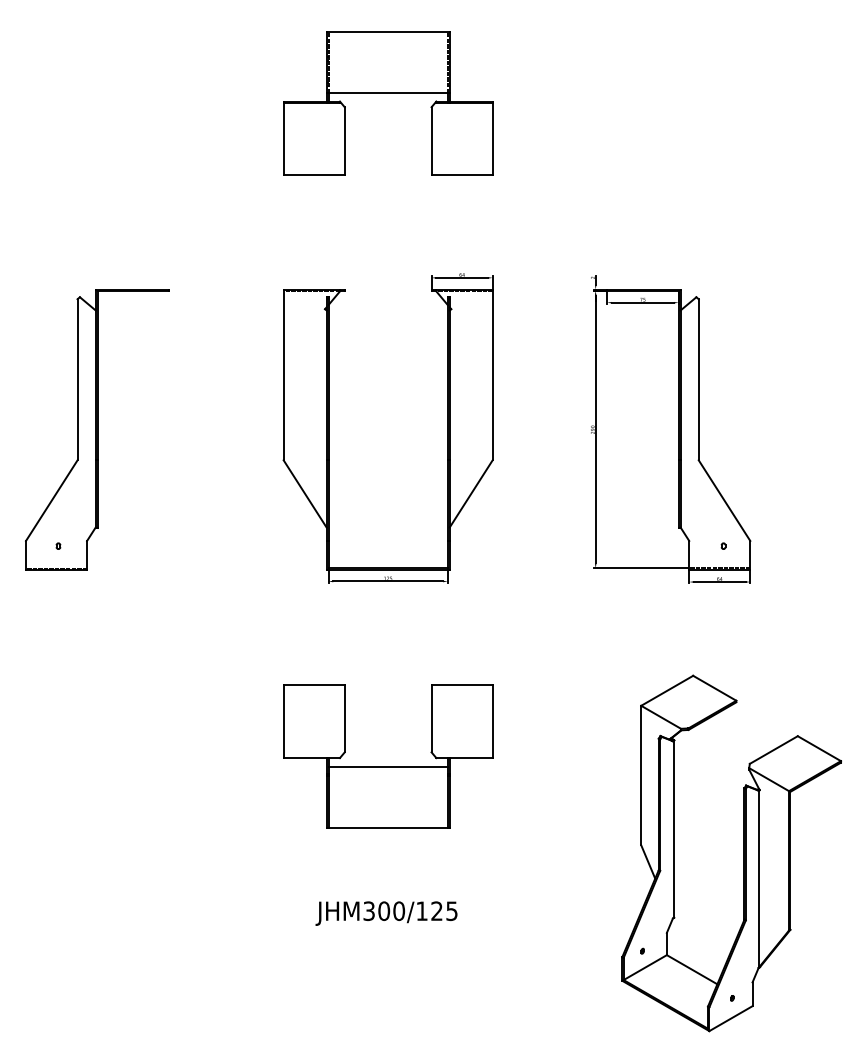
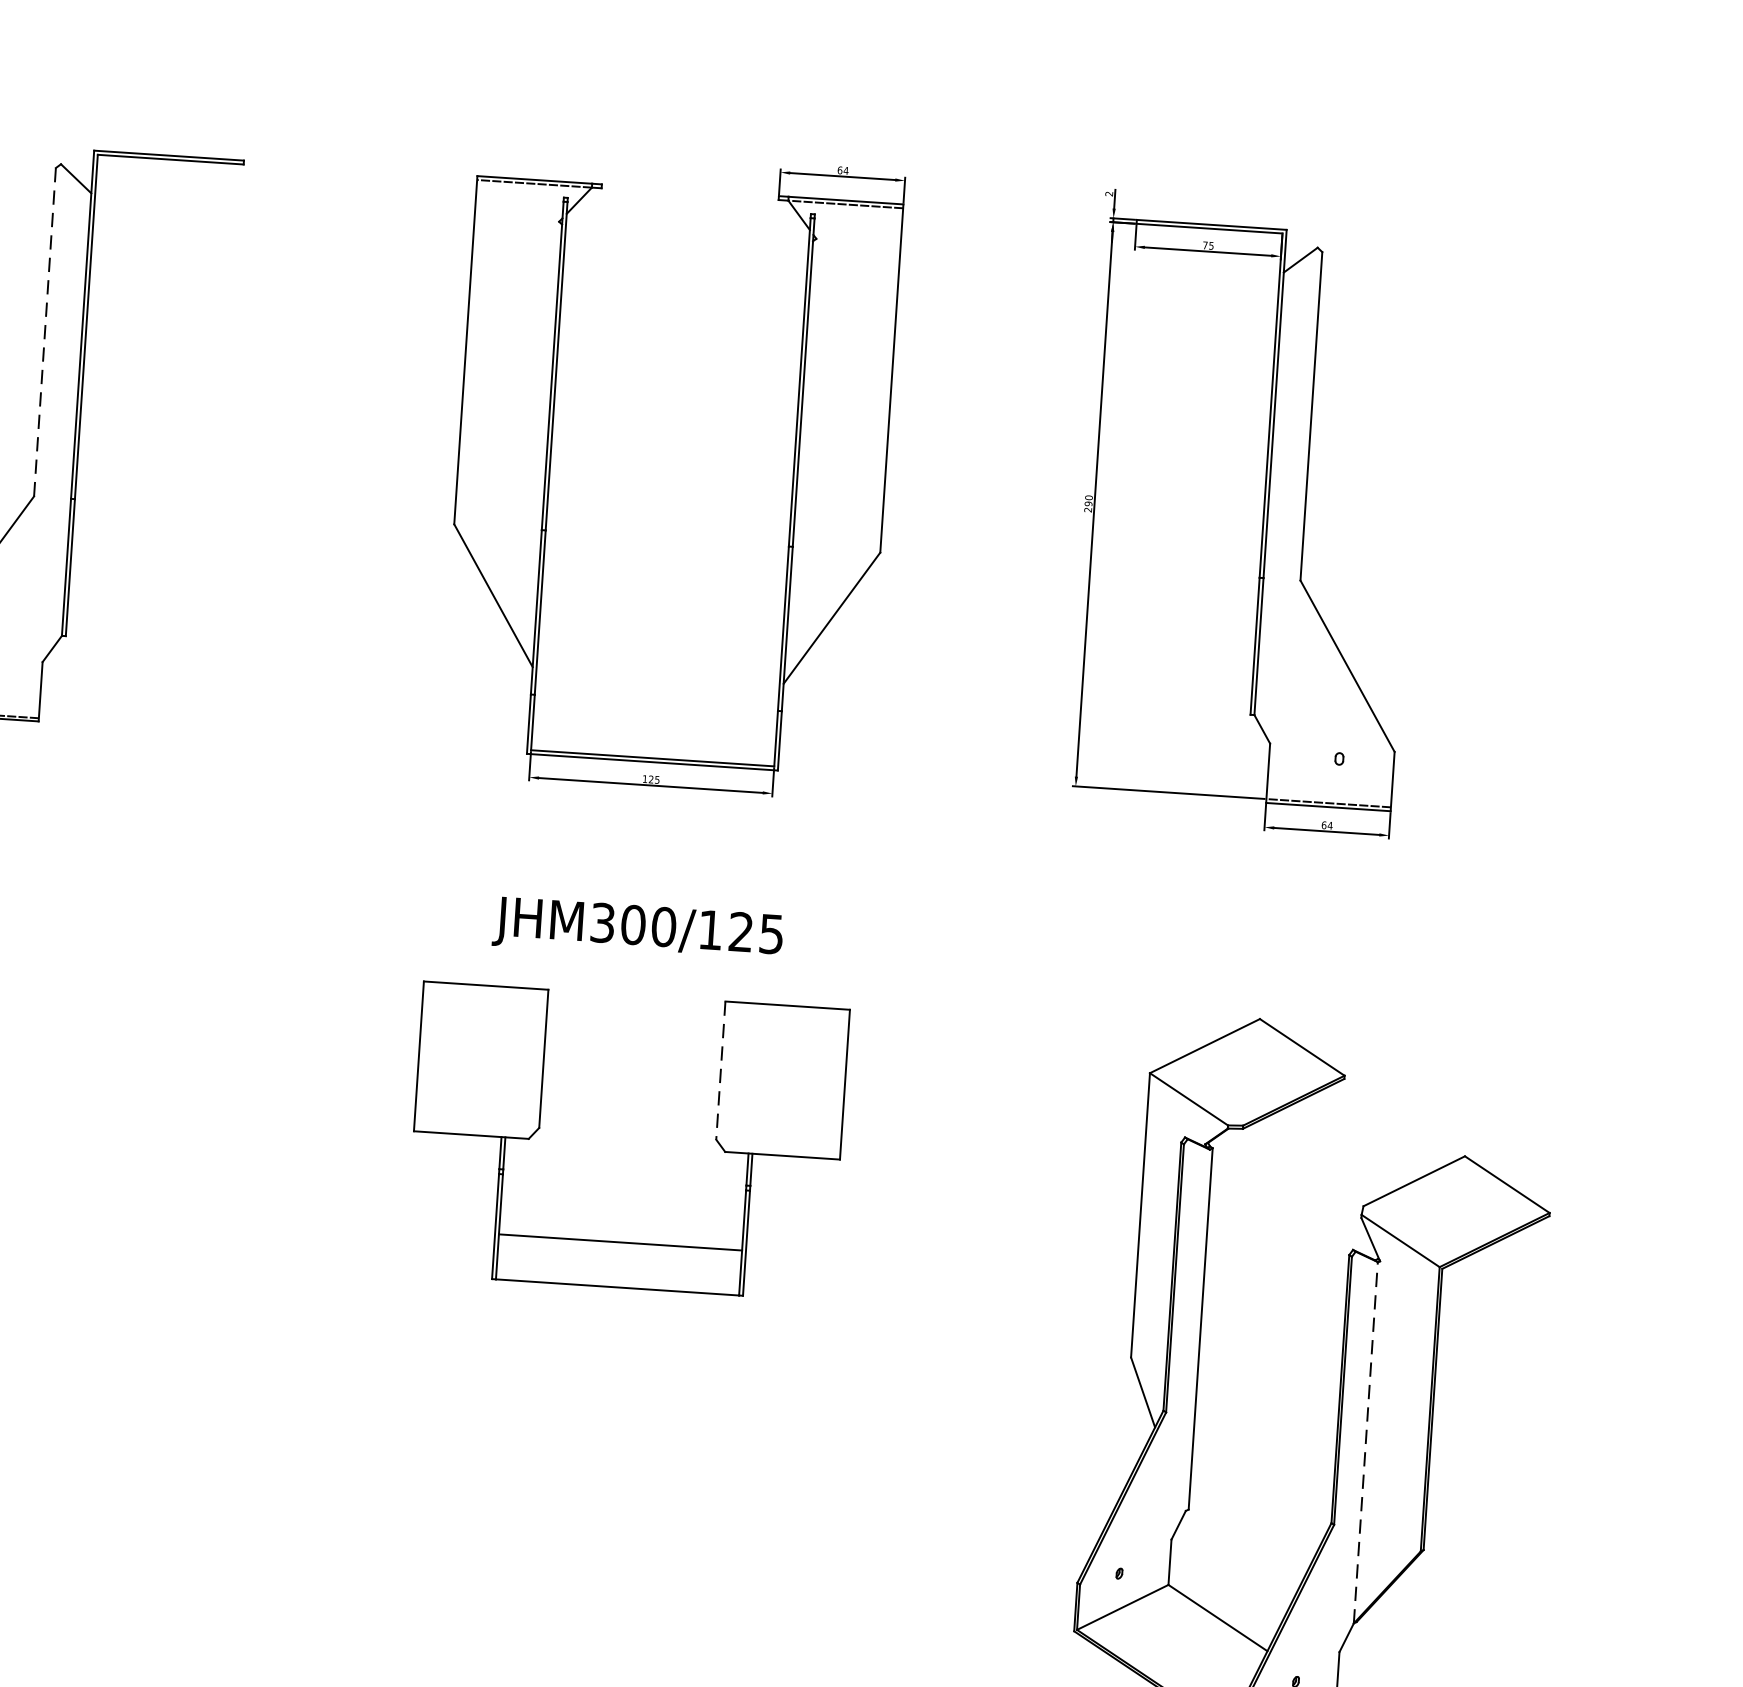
line: (77, 379) -> (44, 331), solid -> dashed
line: (431, 718) -> (720, 1070), solid -> dashed
line: (387, 766) -> (619, 1242), moved
line: (758, 879) -> (1365, 1443), solid -> dashed
text: (386, 913) -> (637, 929), moved

